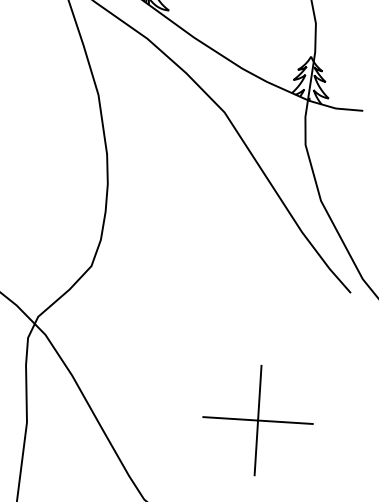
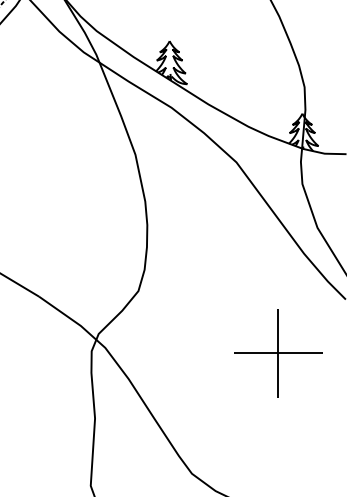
part: (258, 420) -> (278, 353), moved

